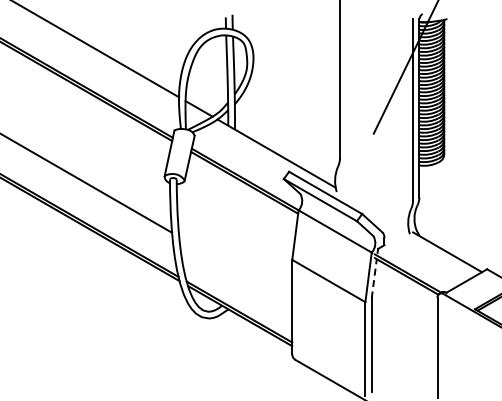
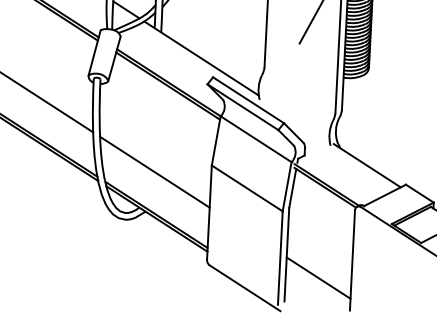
line: (235, 269) -> (154, 172), added
line: (374, 278) -> (293, 188), dashed -> solid
line: (404, 367) -> (318, 278), added

